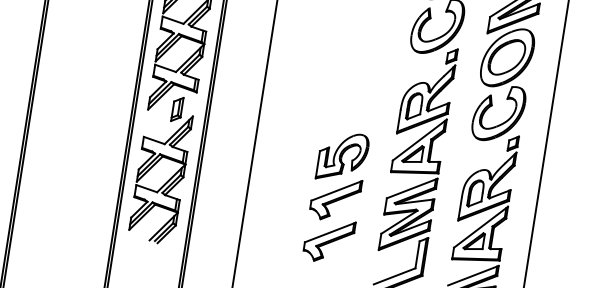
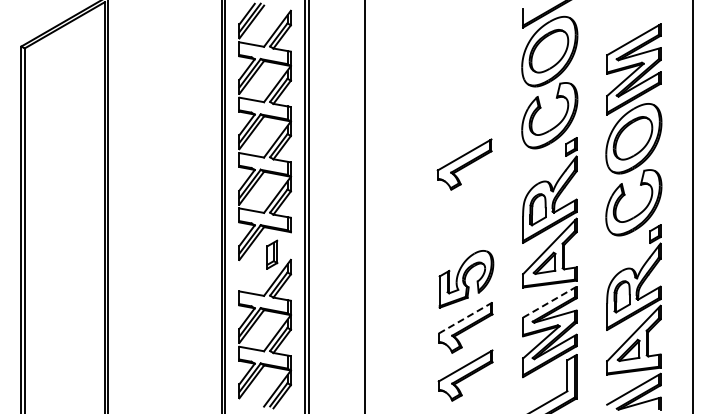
part: (356, 57) -> (464, 164), added
line: (411, 188) -> (549, 302), solid -> dashed
line: (336, 191) -> (465, 318), solid -> dashed

